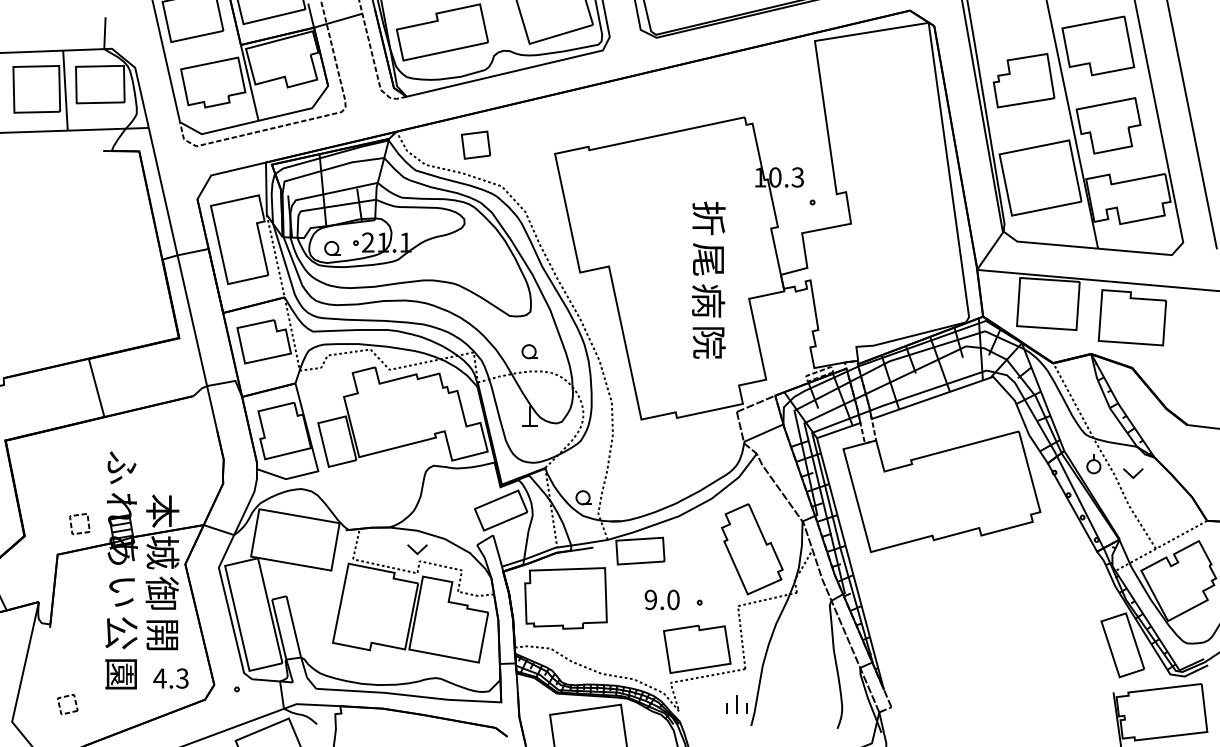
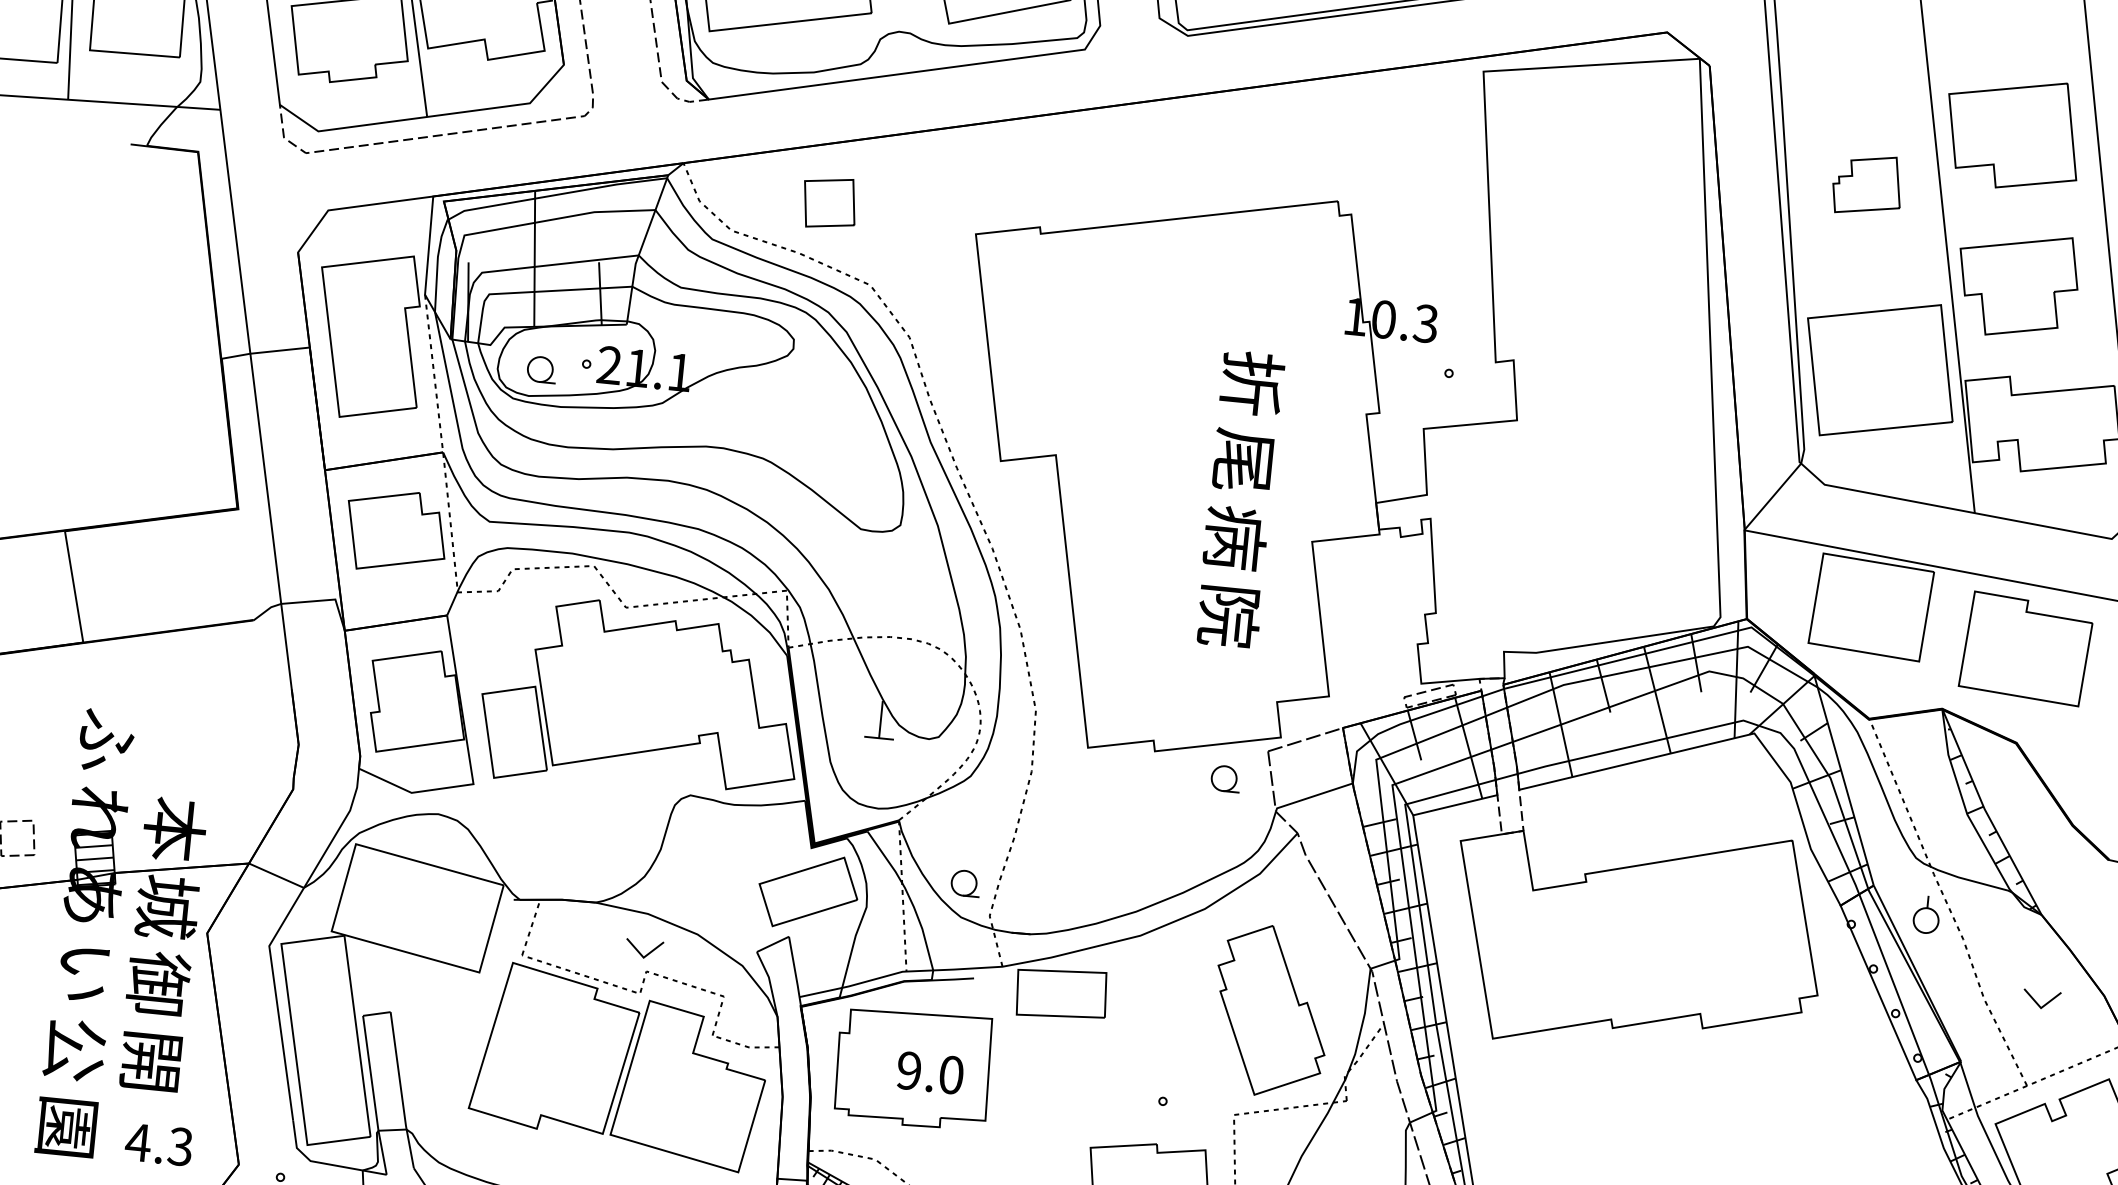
part: (1023, 80) -> (1866, 184), size x0.6
part: (529, 351) -> (1224, 778), moved
part: (1133, 473) -> (2042, 999), moved
text: (661, 599) -> (929, 1072), moved

